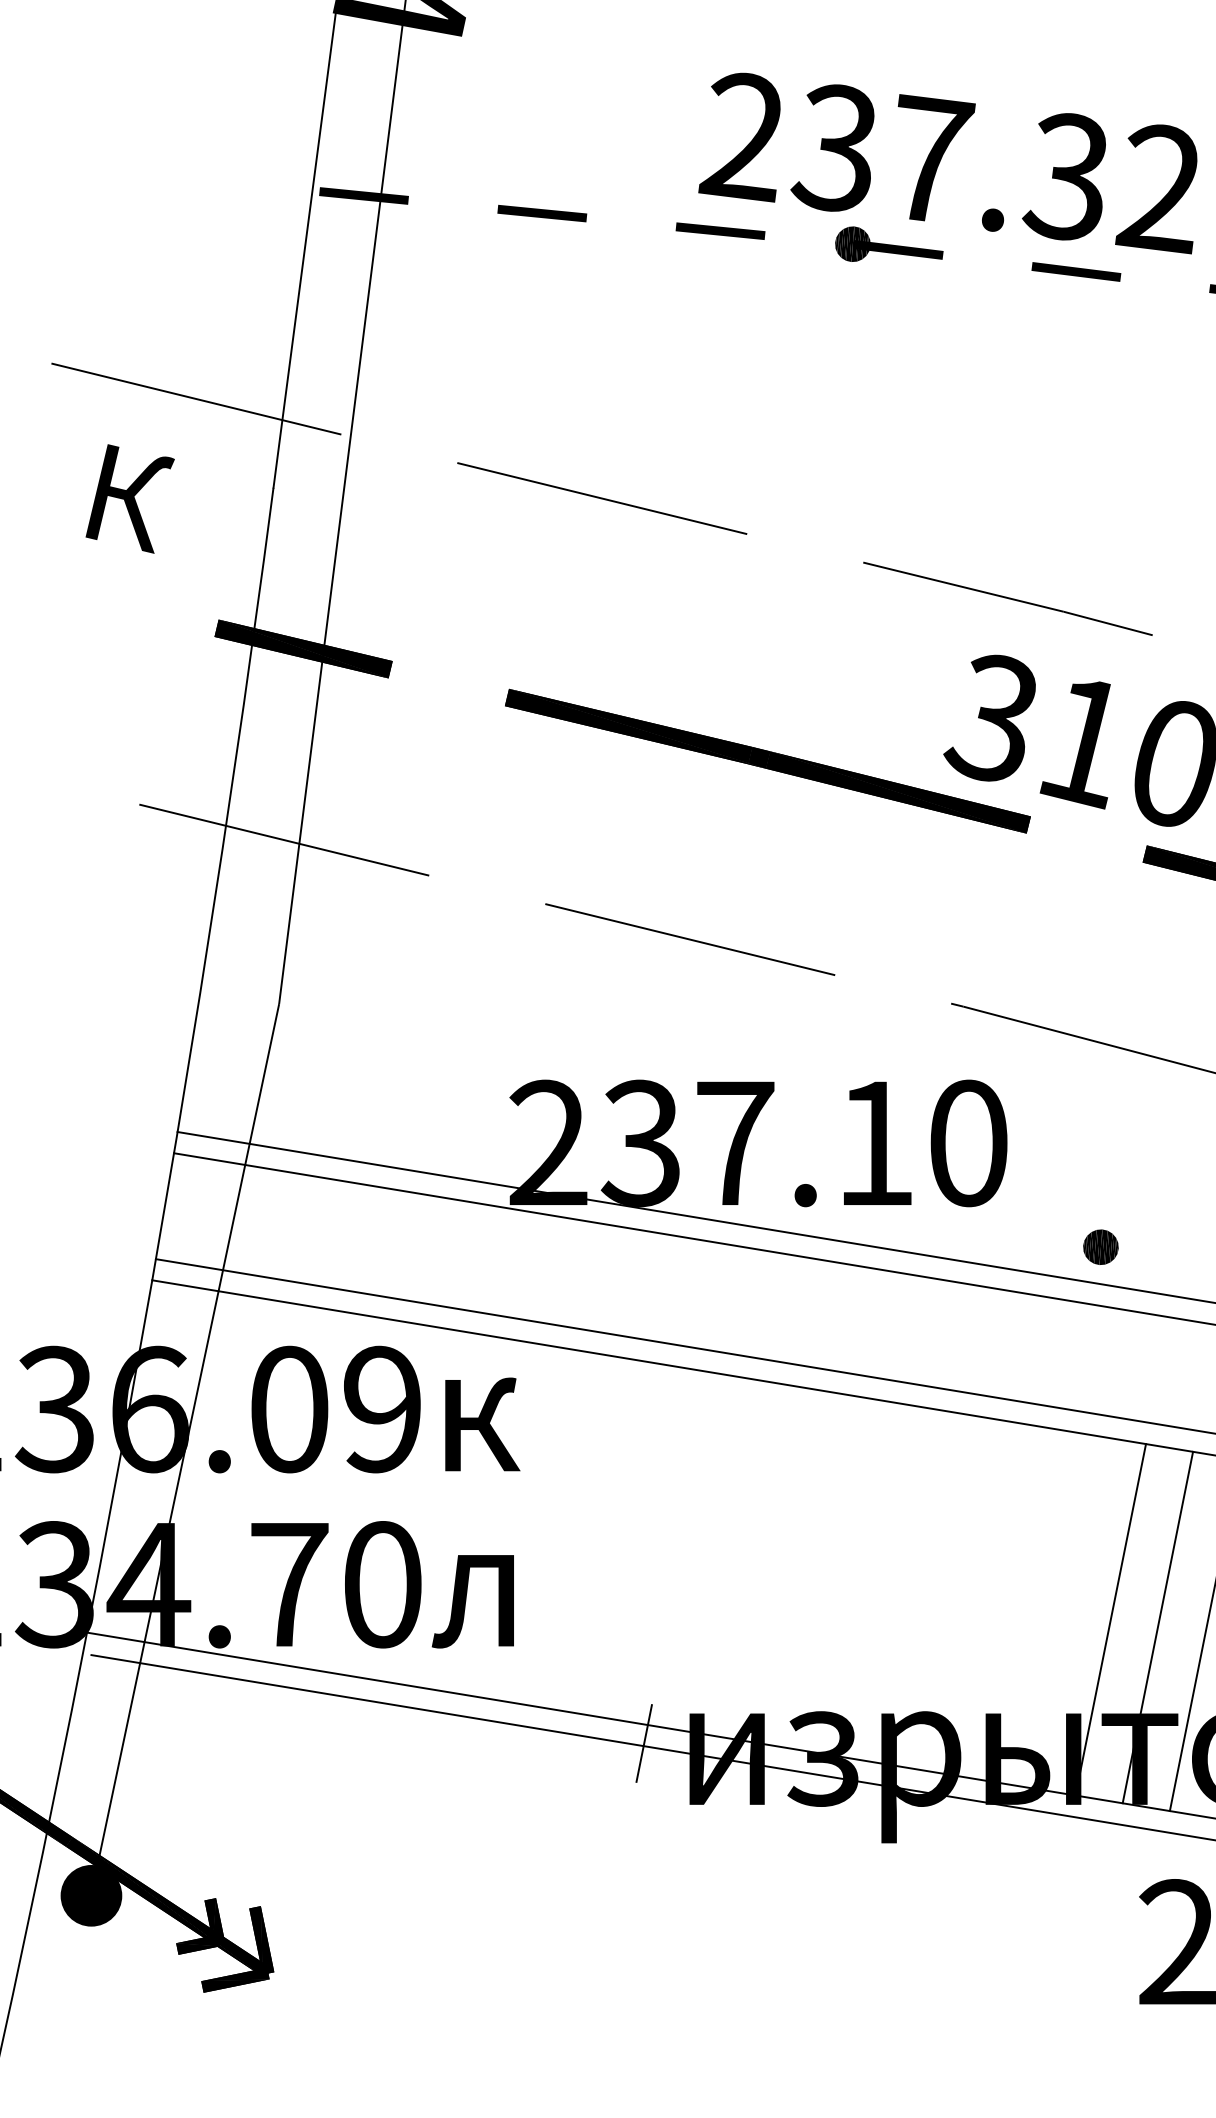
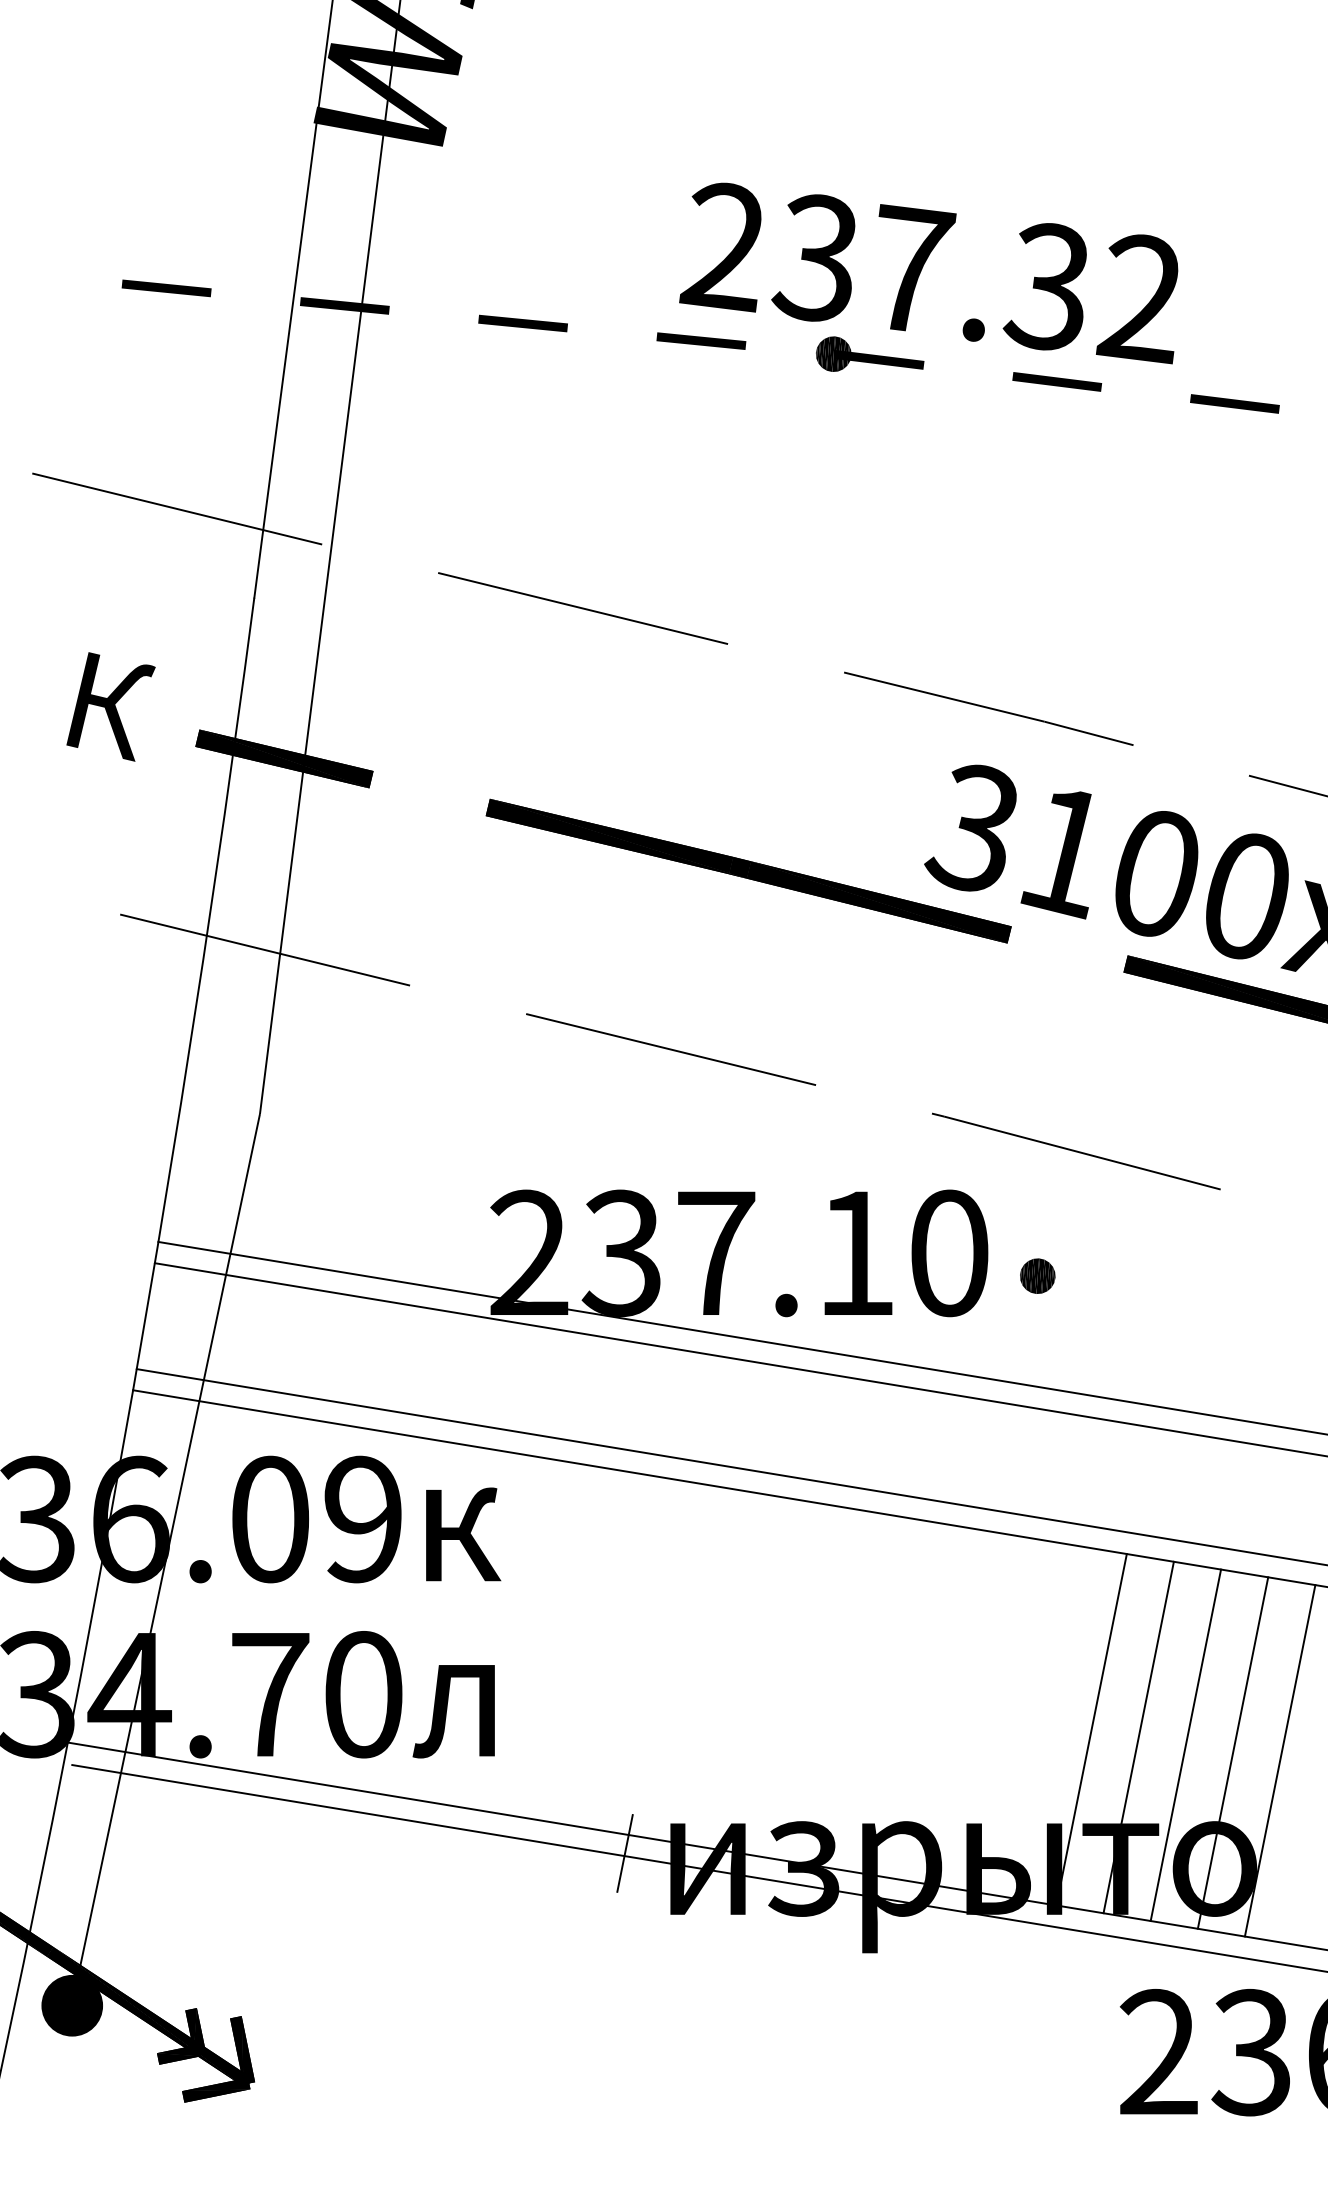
line: (185, 178) -> (166, 288), added
text: (129, 498) -> (110, 706), moved
part: (1100, 1246) -> (1037, 1275), moved

